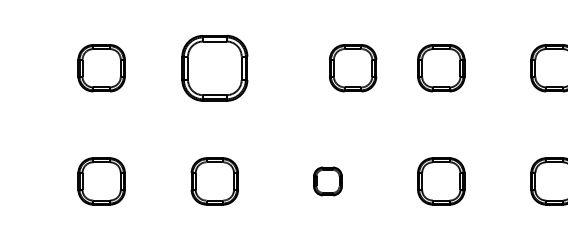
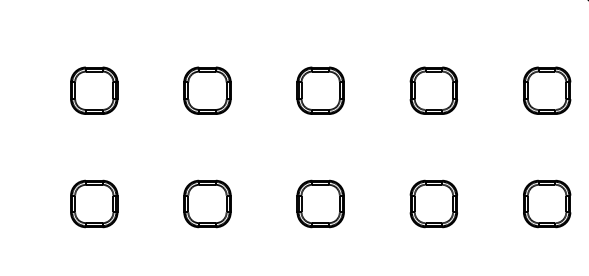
part: (214, 67) -> (207, 90), size x0.71
part: (352, 67) -> (320, 90), moved
part: (327, 180) -> (320, 203), size x1.67

